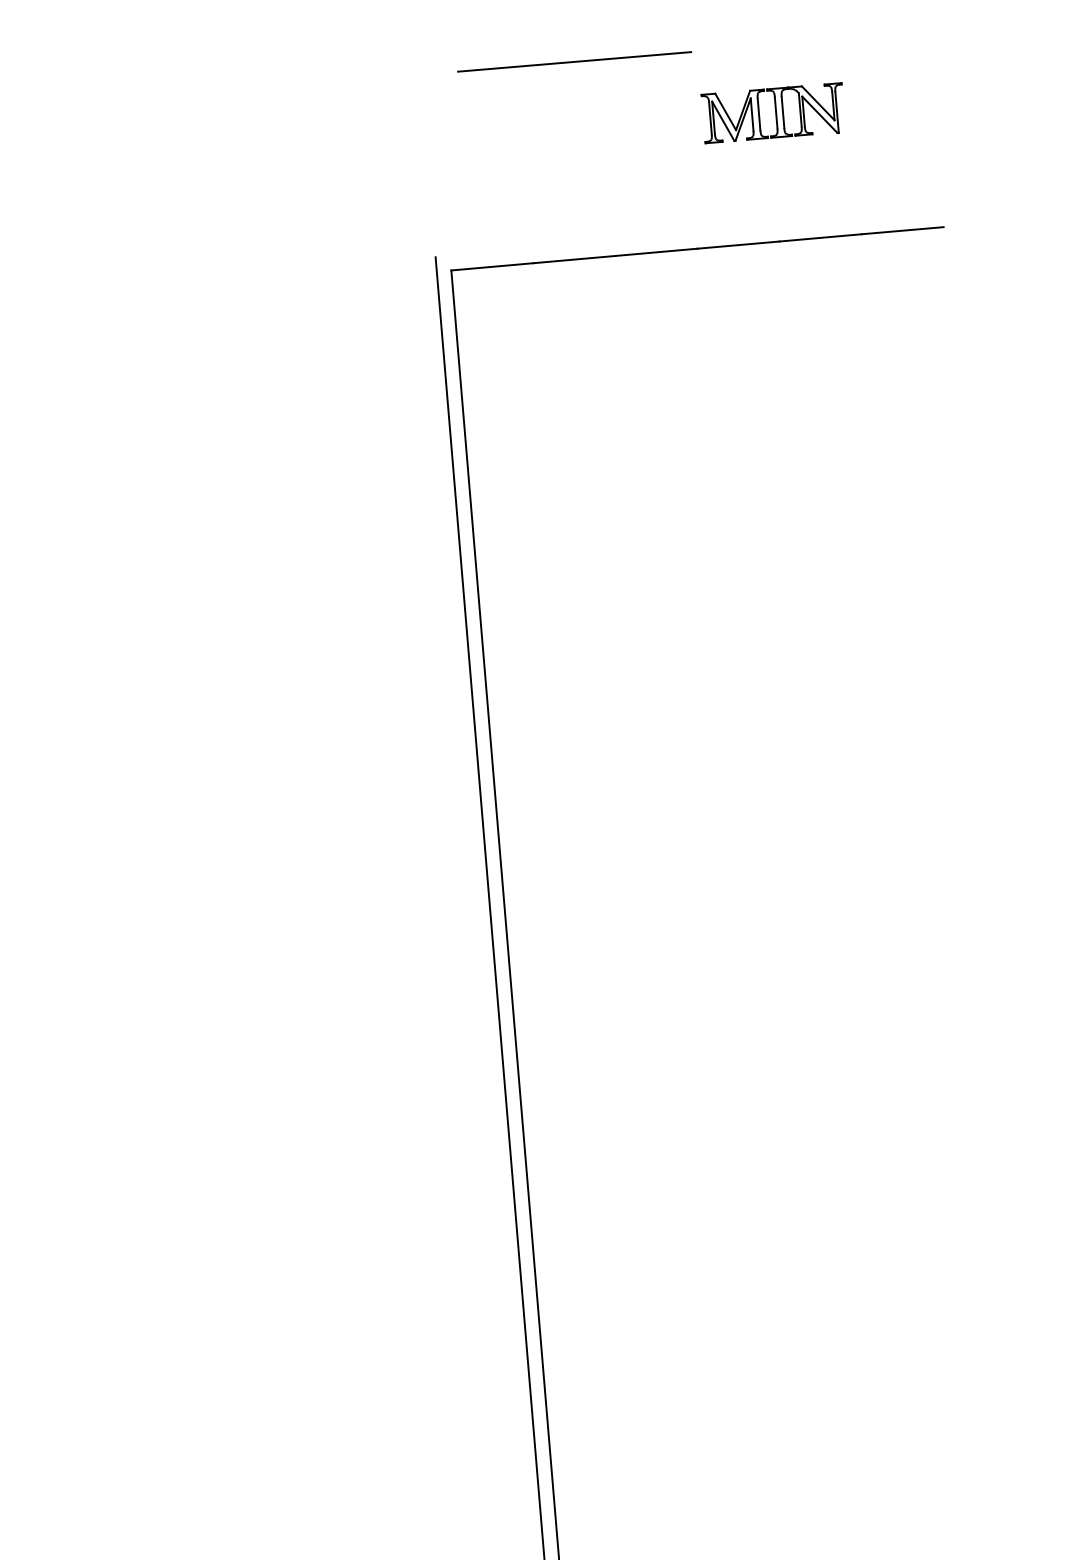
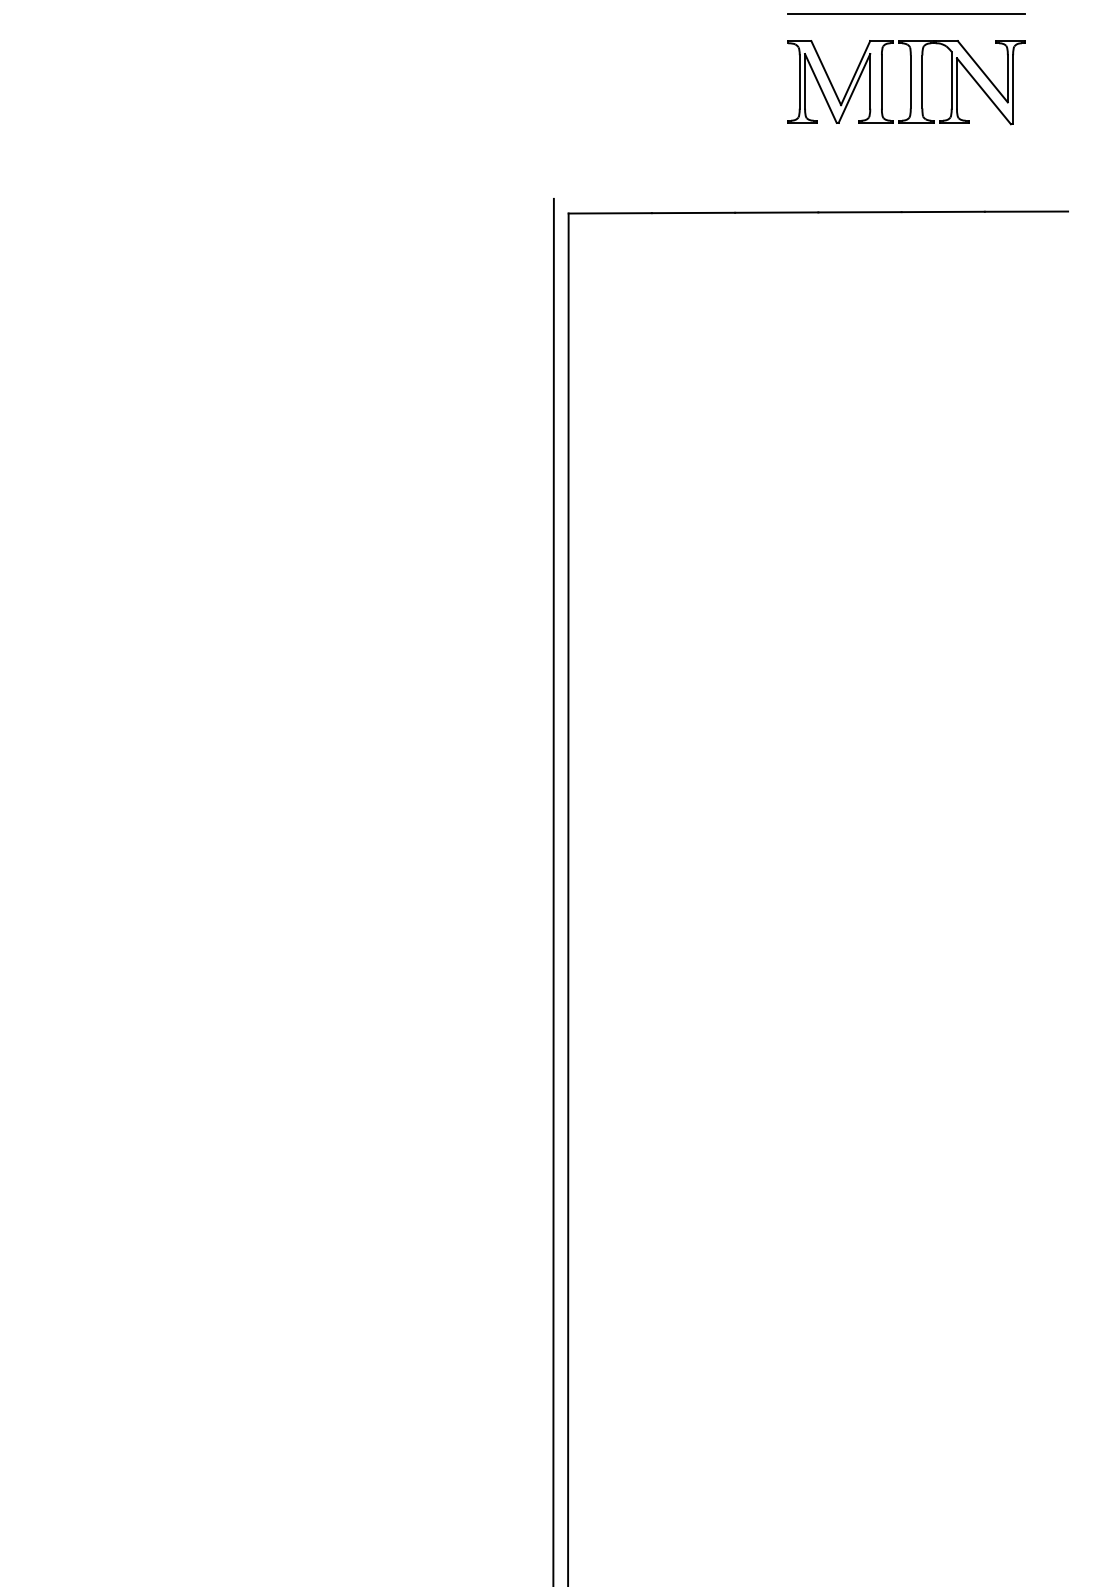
line: (574, 61) -> (906, 13), moved
part: (773, 113) -> (906, 82), size x1.67

